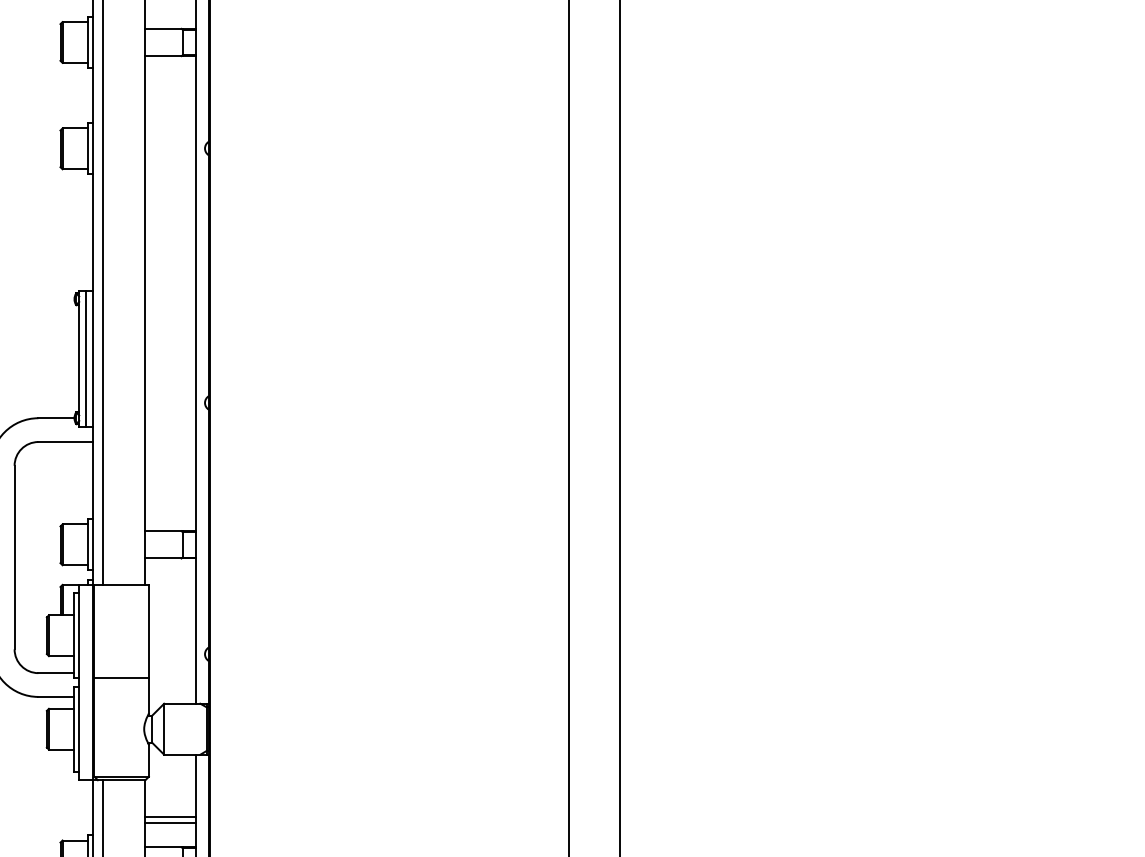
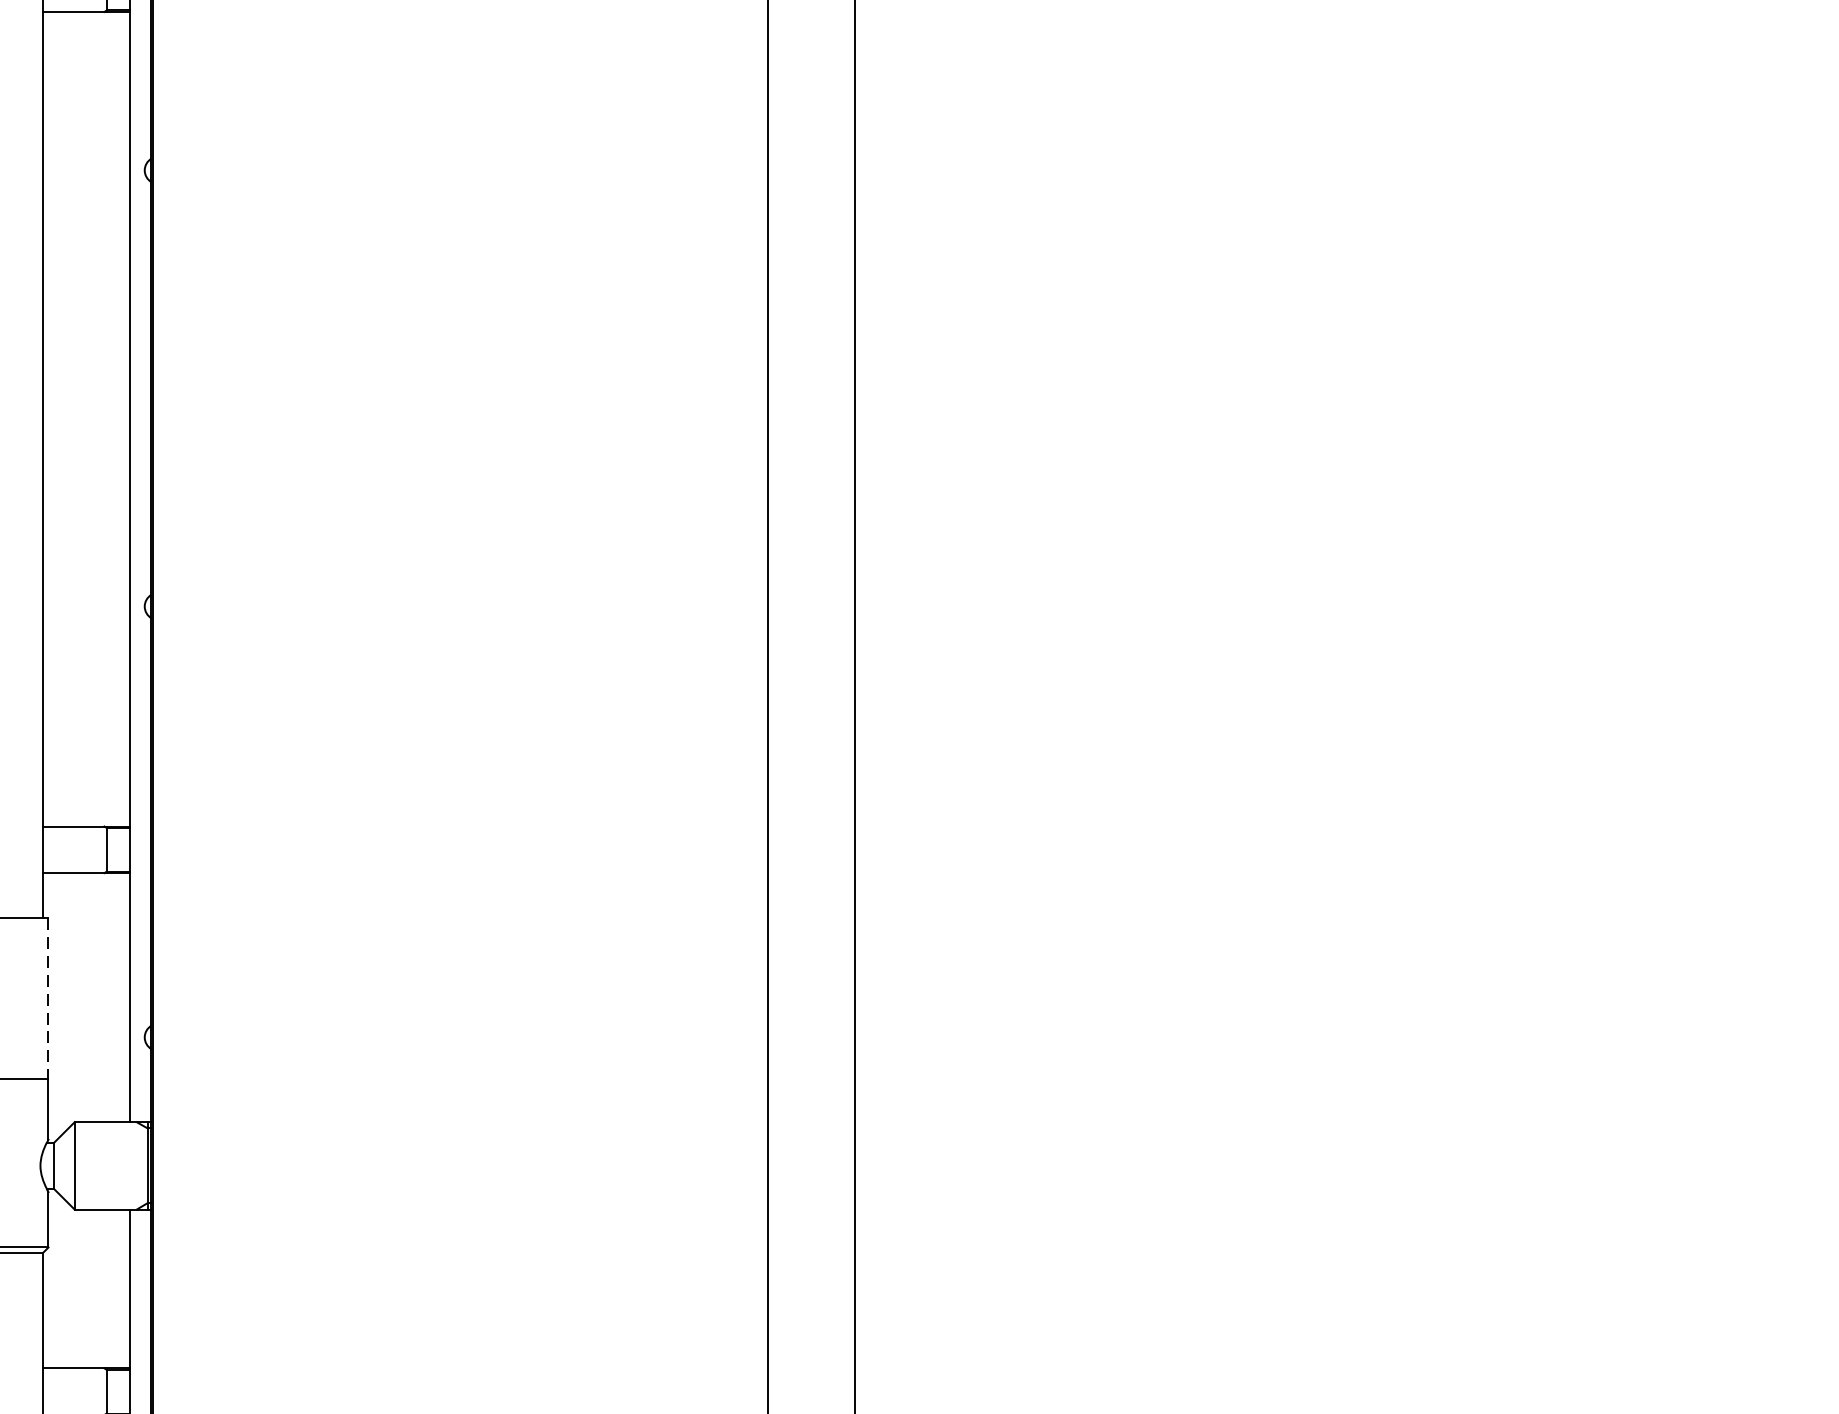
line: (148, 631) -> (47, 998), solid -> dashed
line: (170, 816) -> (85, 1315), removed
line: (170, 822) -> (85, 1325), removed

